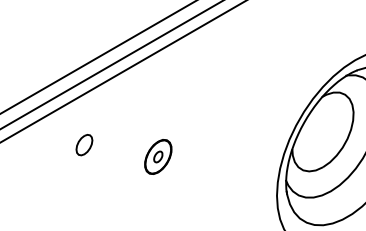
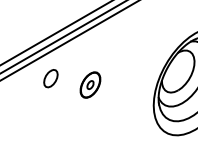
part: (85, 144) -> (51, 78), size x1.6
part: (158, 156) -> (90, 84), size x1.4

